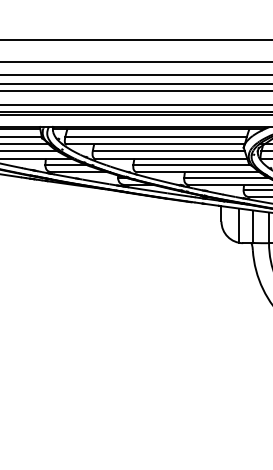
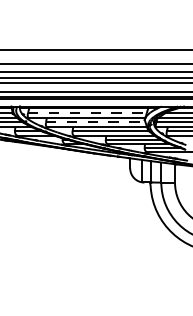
line: (156, 137) -> (87, 113), solid -> dashed
line: (168, 151) -> (95, 122), solid -> dashed

